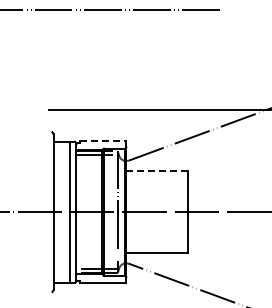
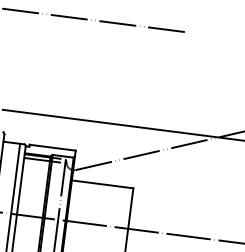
line: (103, 141) -> (53, 147), dashed -> solid
line: (157, 171) -> (102, 184), dashed -> solid

